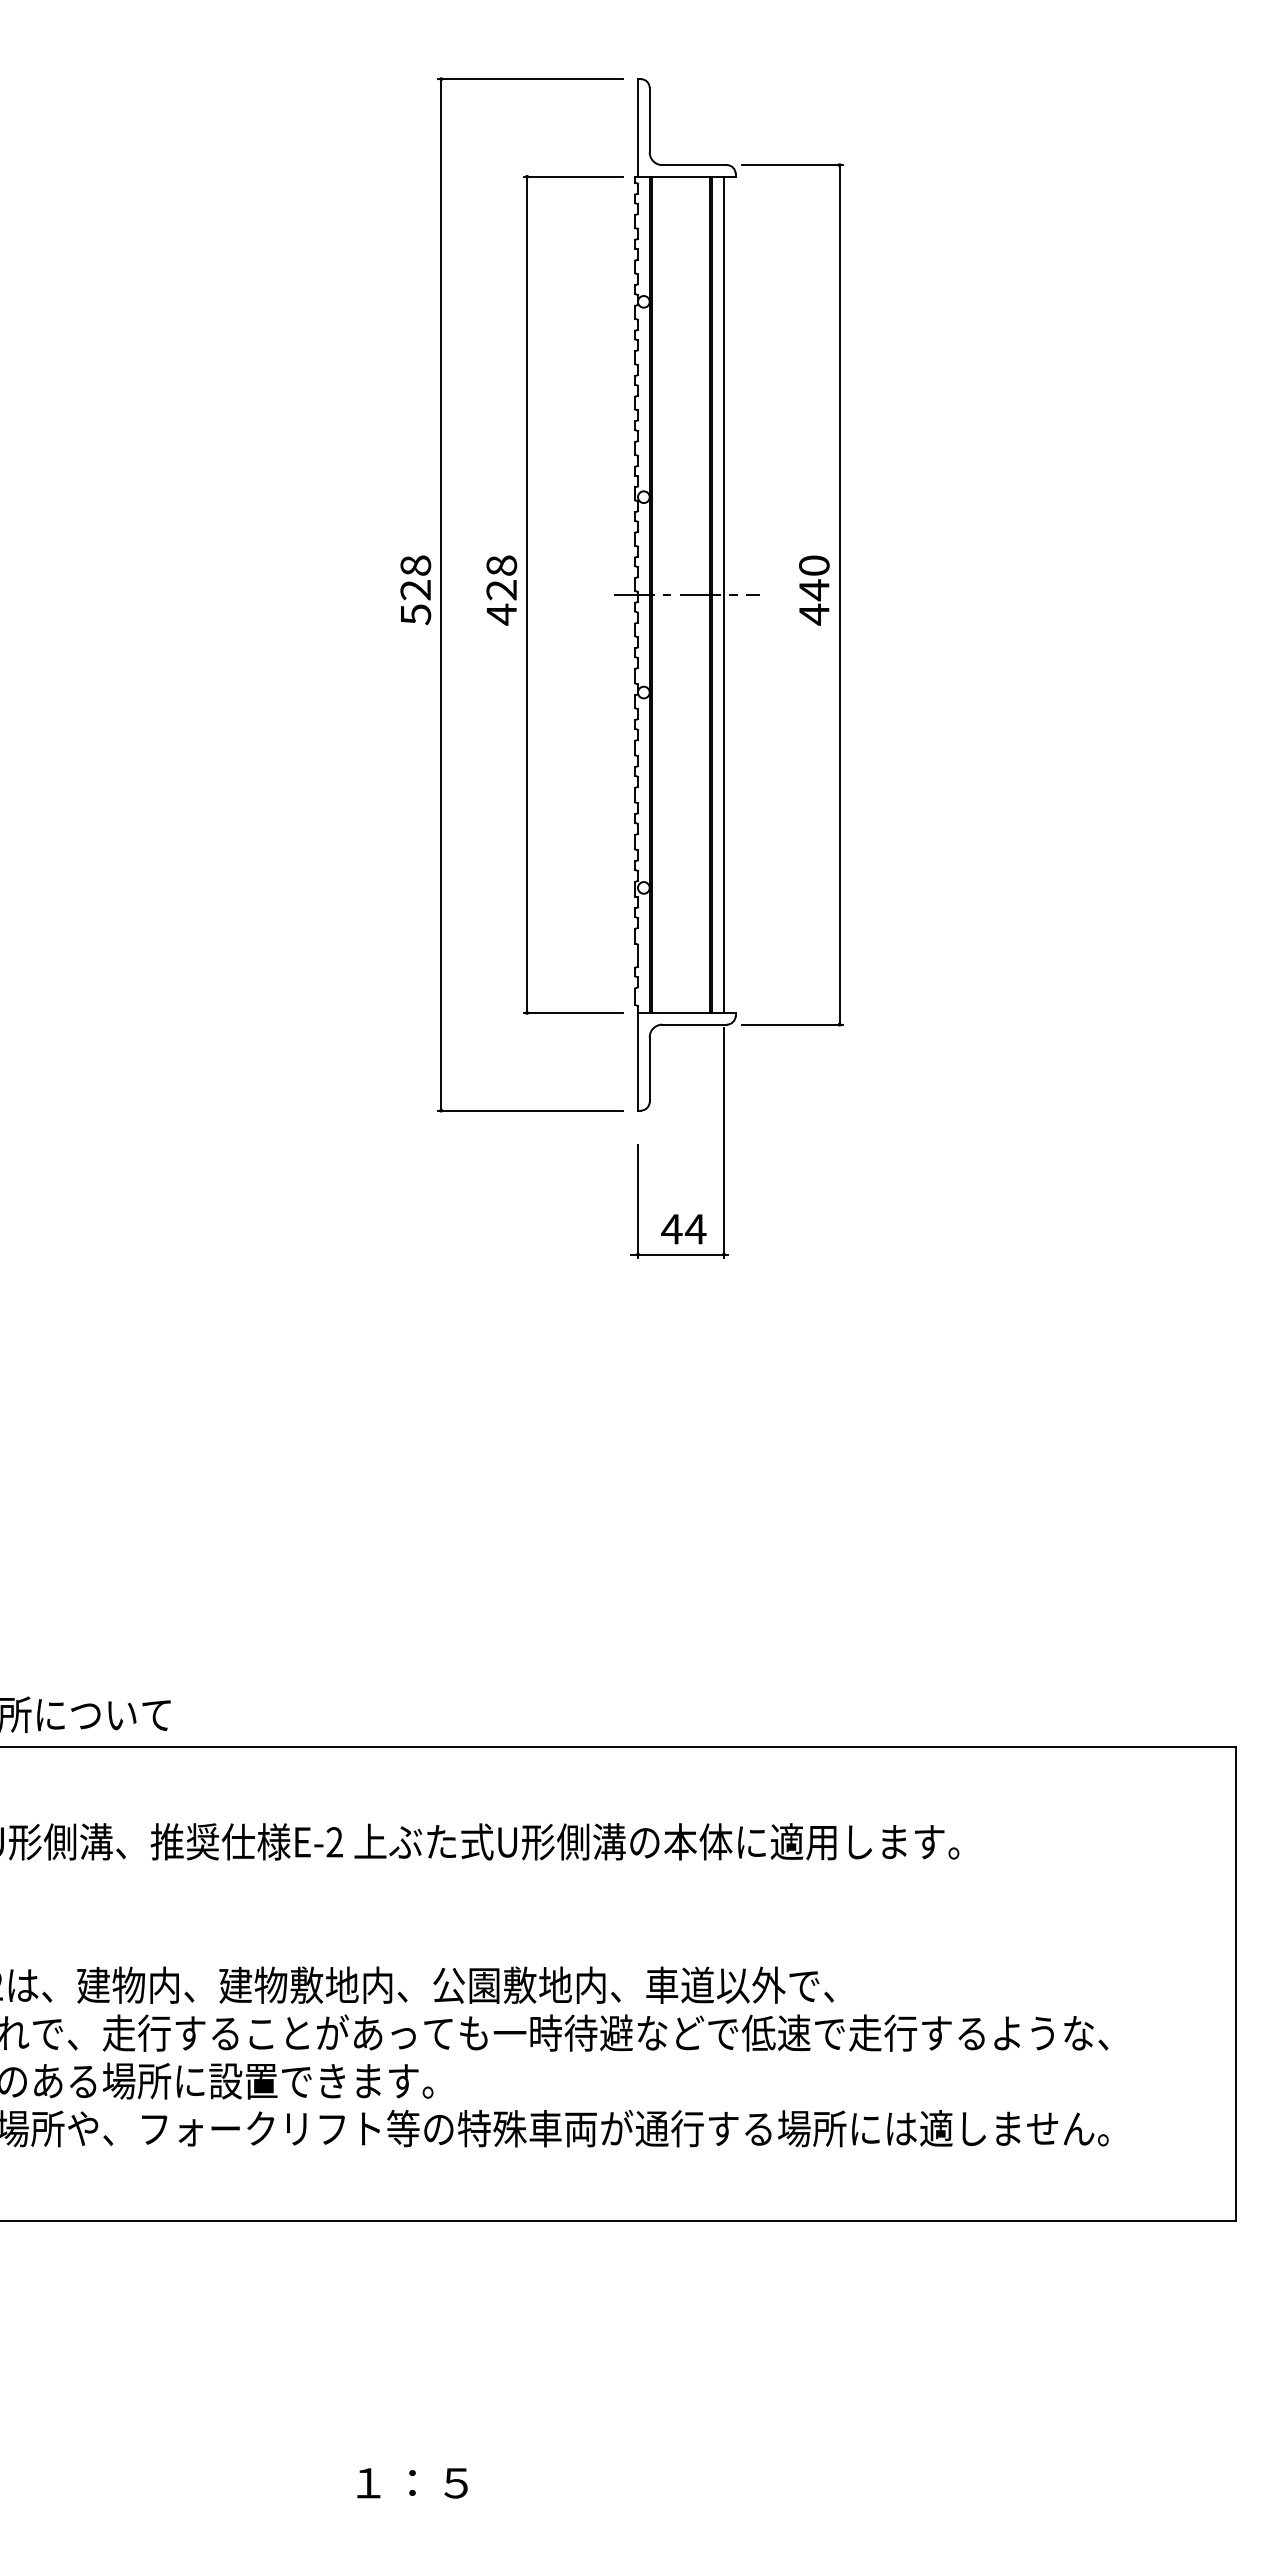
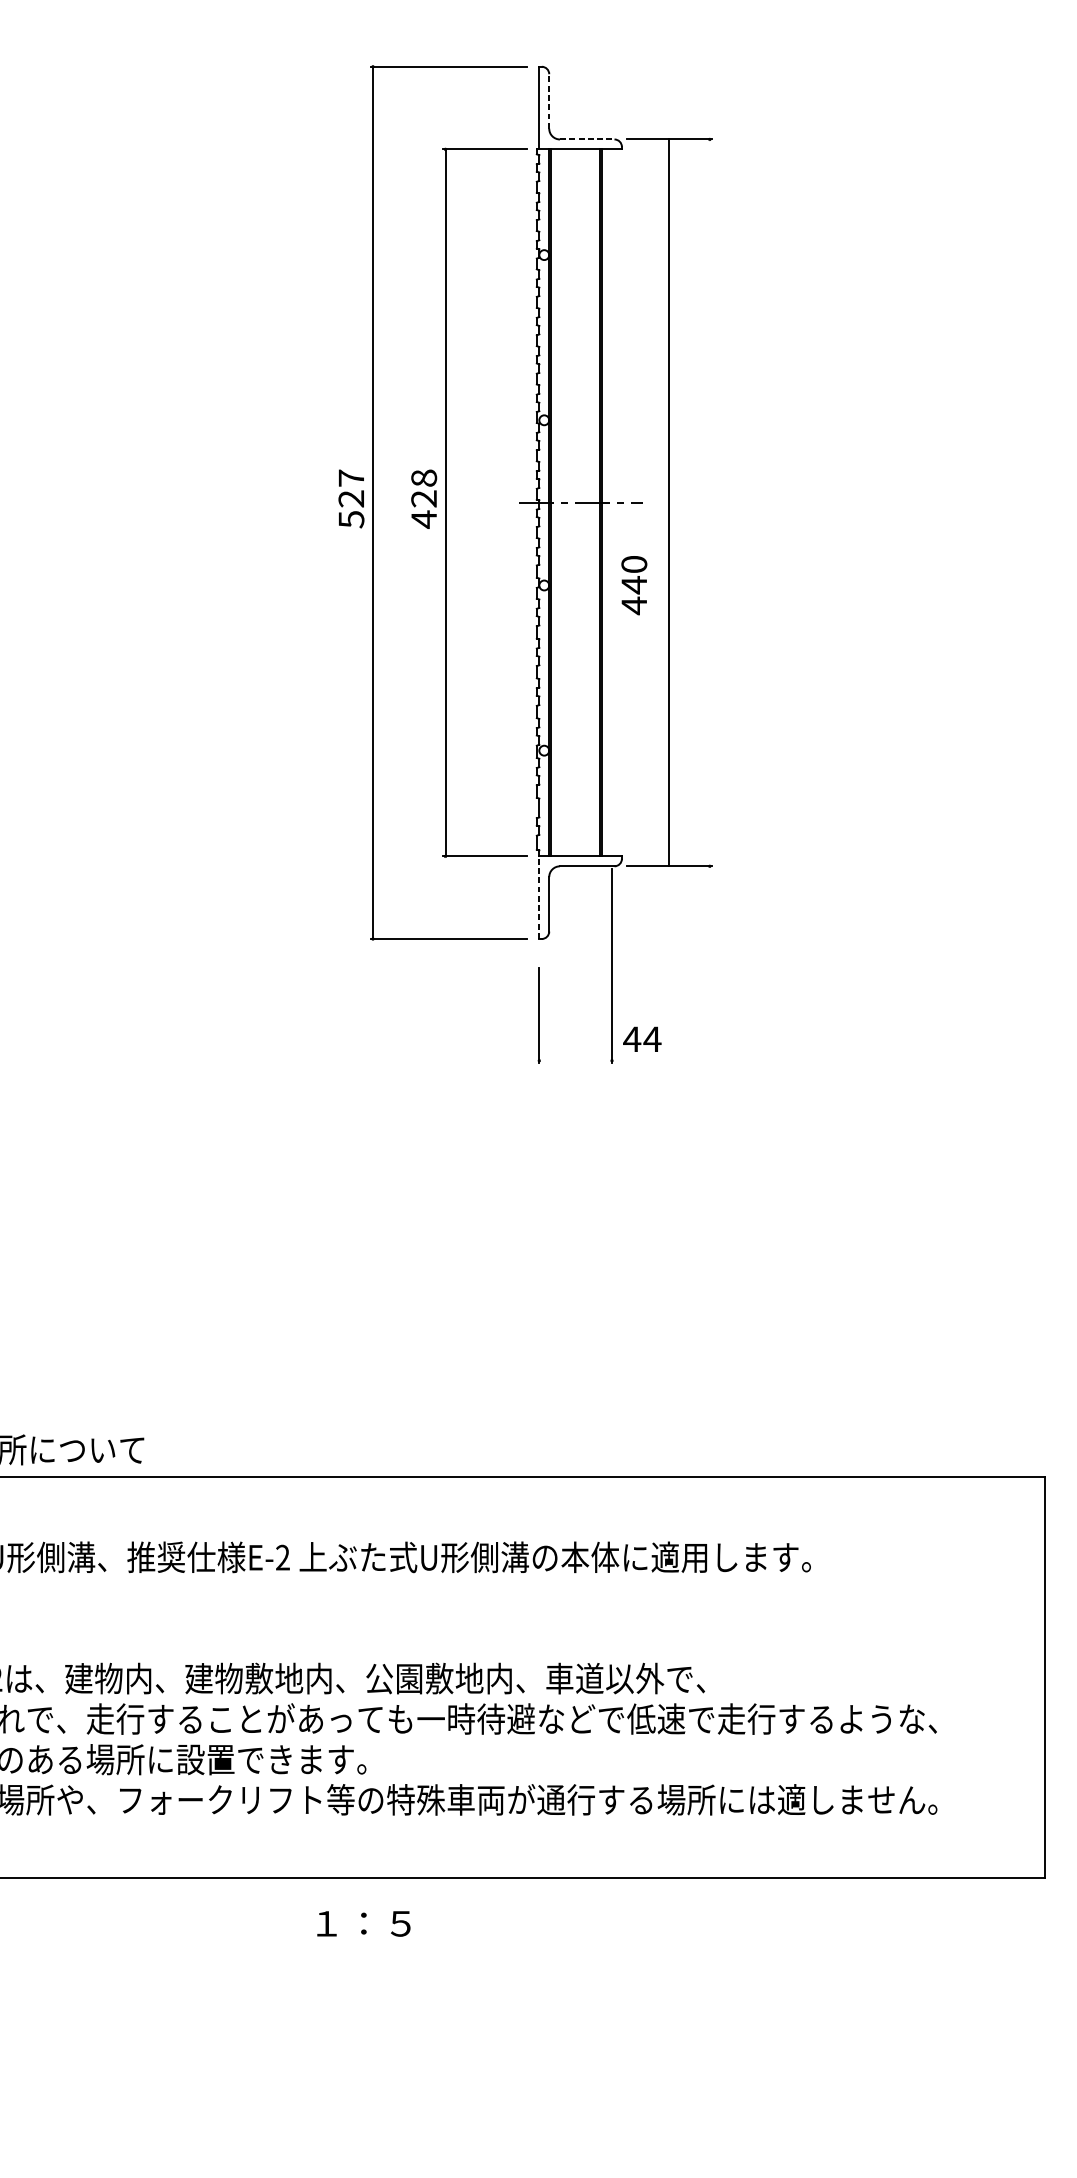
line: (649, 119) -> (549, 100), solid -> dashed
line: (695, 165) -> (587, 139), solid -> dashed
text: (415, 565) -> (351, 478), 528 -> 527
text: (814, 590) -> (634, 585), moved
line: (723, 594) -> (611, 502), removed
line: (839, 594) -> (669, 502), moved
line: (637, 1061) -> (538, 897), solid -> dashed
text: (683, 1229) -> (642, 1039), moved
line: (679, 1254) -> (574, 1060), removed
text: (412, 2483) -> (363, 1924), moved

